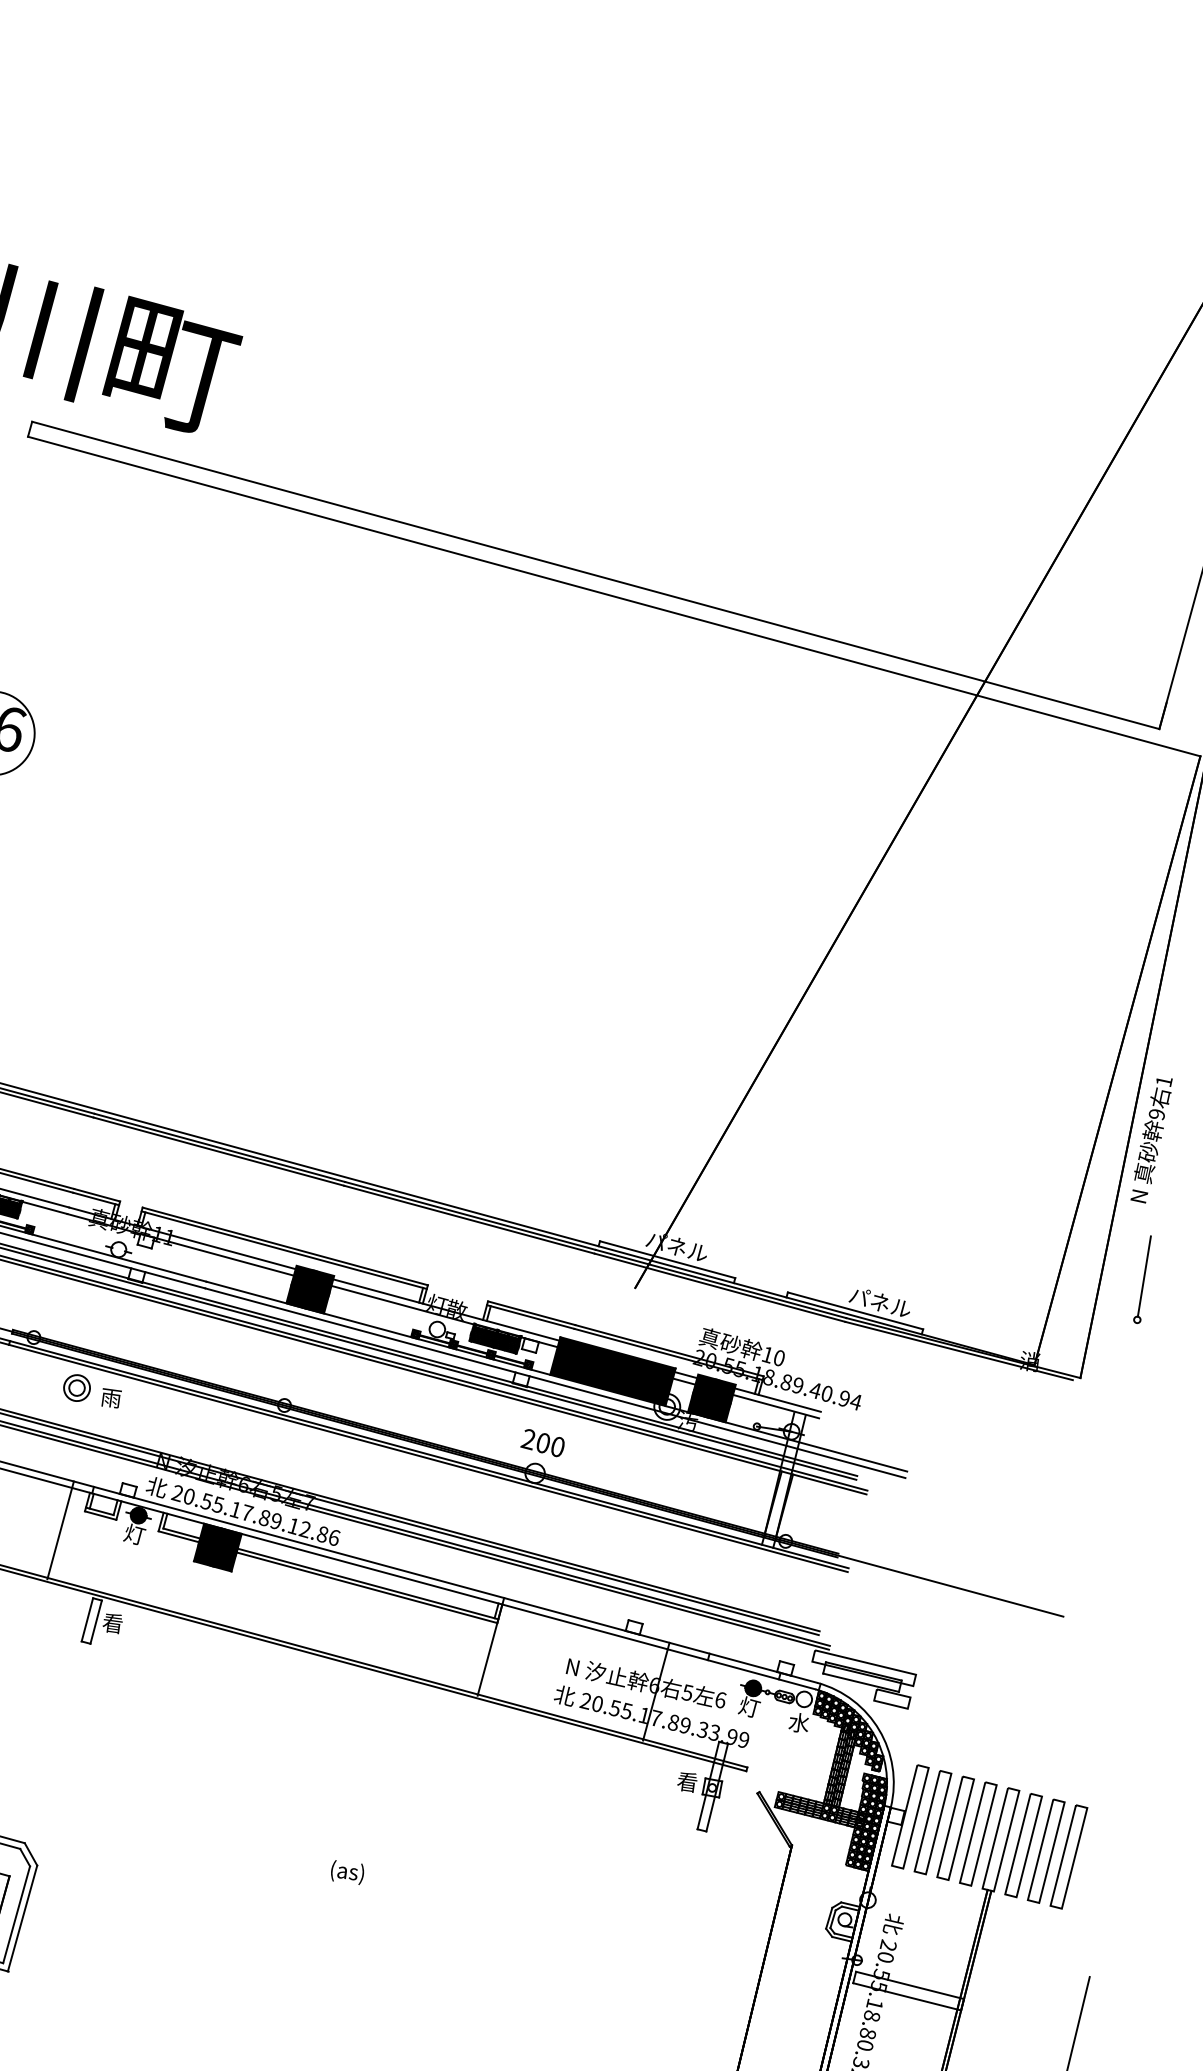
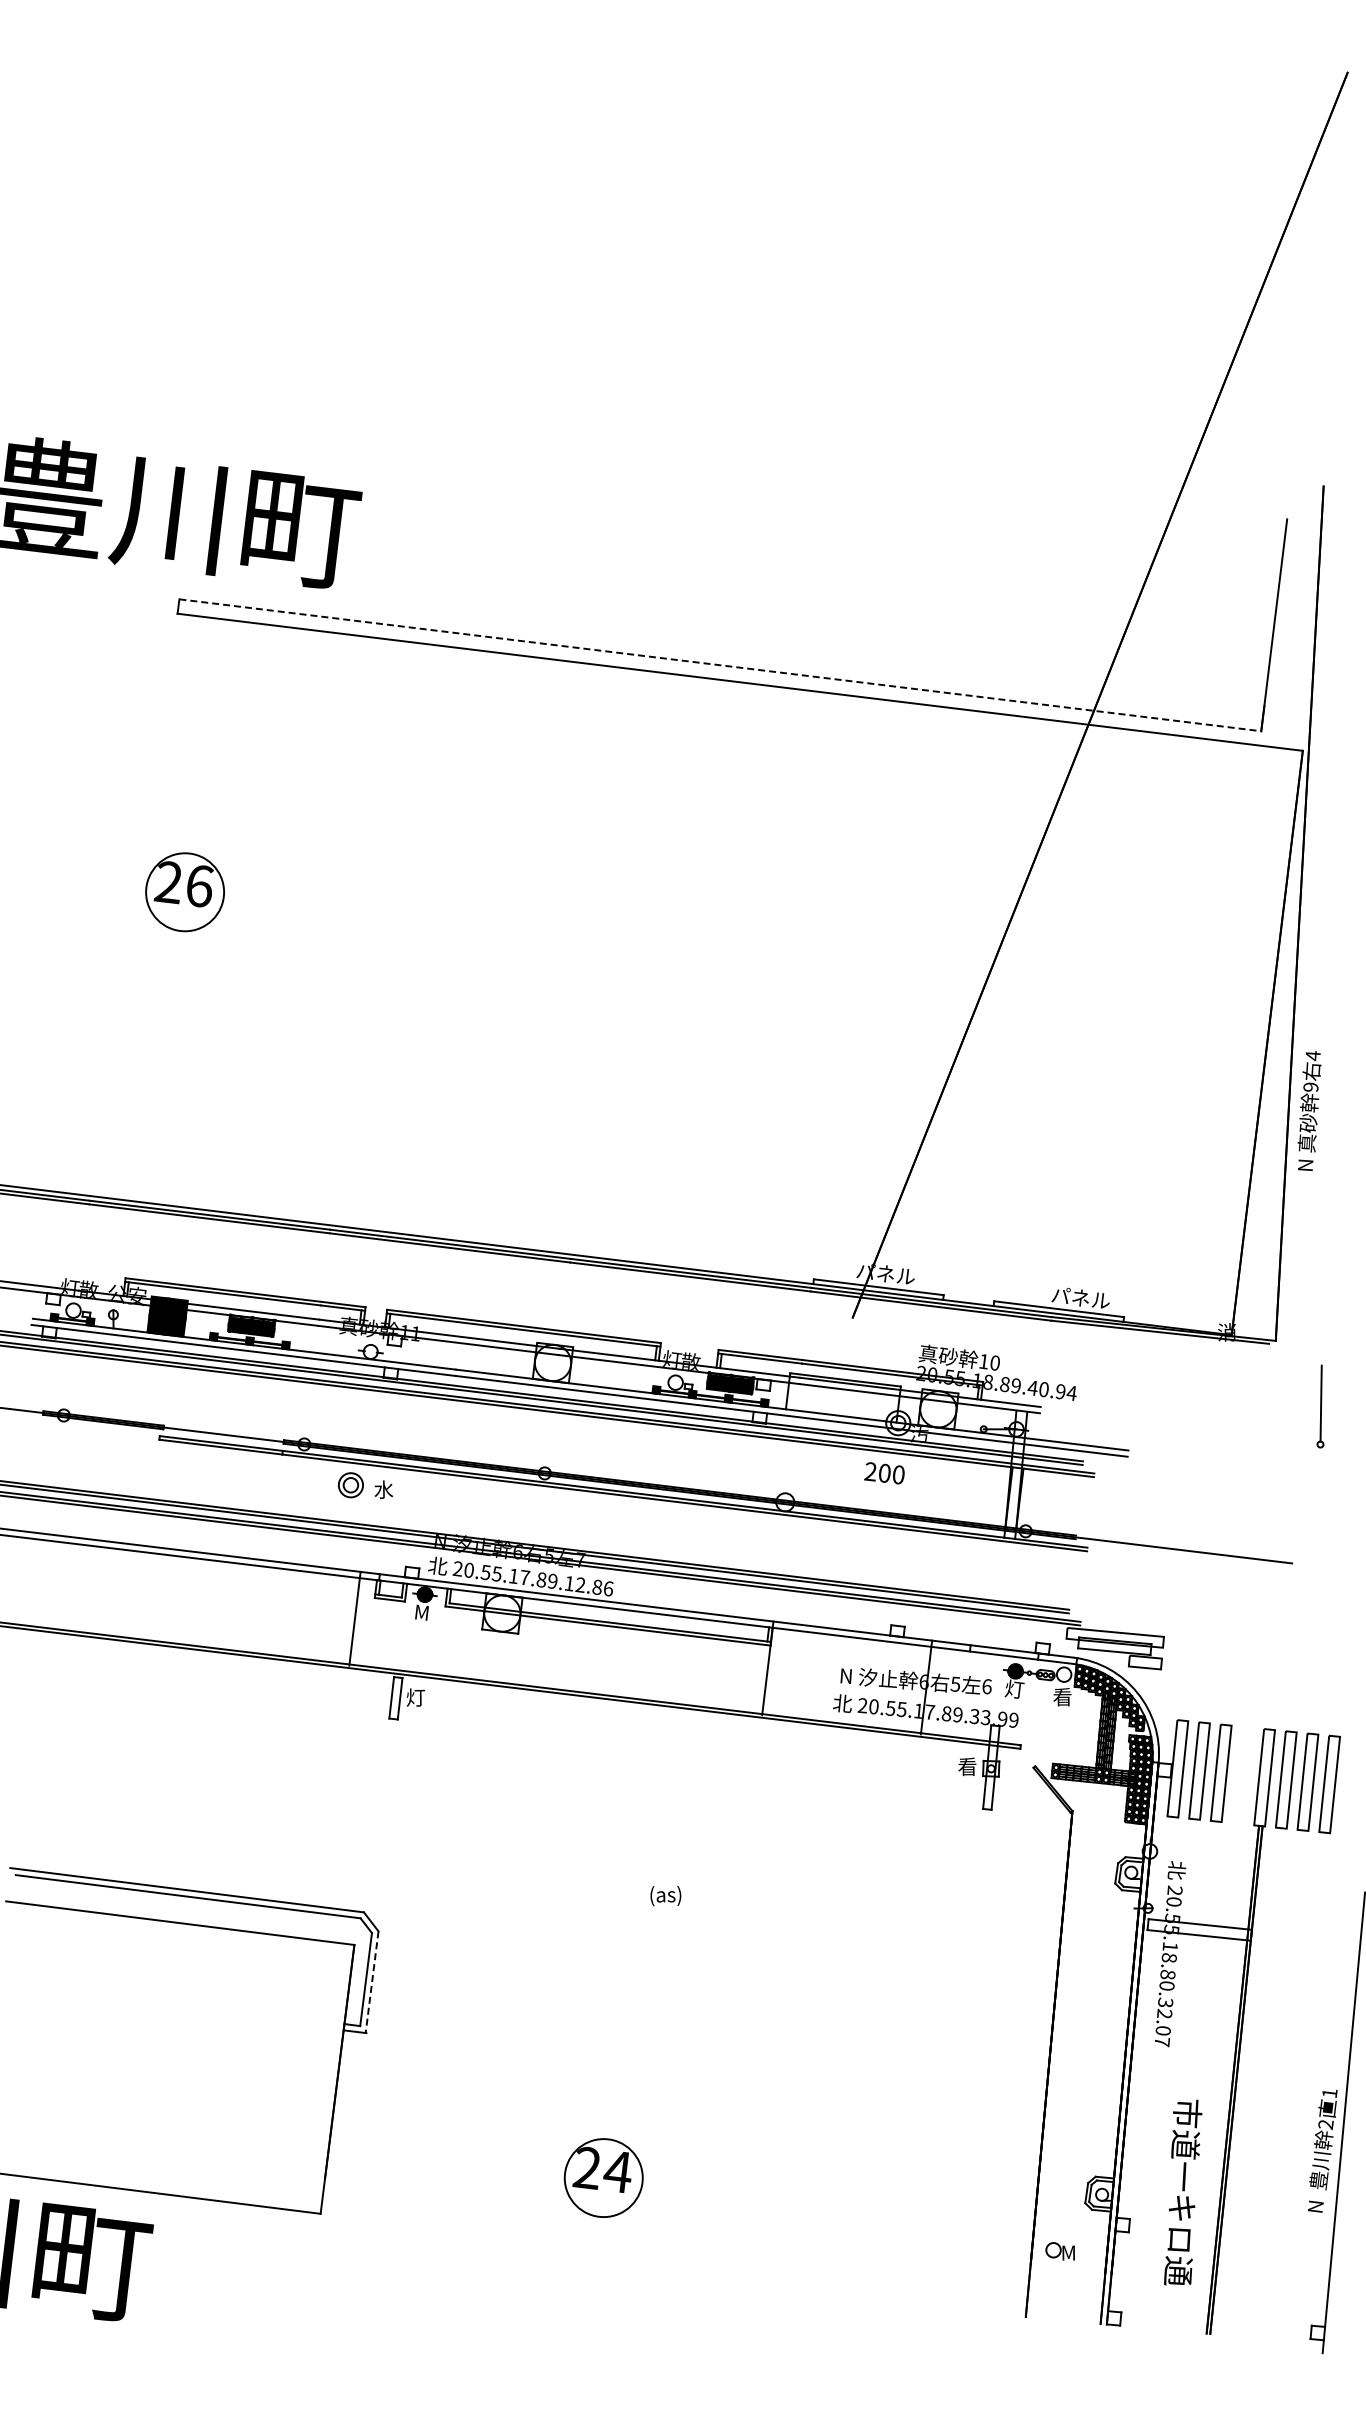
line: (595, 575) -> (720, 665), solid -> dashed
text: (1163, 1082) -> (1312, 1056), 1 -> 4
part: (1143, 1279) -> (1320, 1406), moved
fill: (309, 1289) -> (552, 1362), removed
fill: (612, 1371) -> (842, 1397), removed
text: (110, 1397) -> (383, 1489), 雨 -> 水
fill: (712, 1398) -> (938, 1409), removed
text: (543, 1443) -> (884, 1473), moved
text: (134, 1534) -> (423, 1612), 灯 -> M
fill: (217, 1547) -> (502, 1613), removed
text: (112, 1623) -> (415, 1697), 看 -> 灯
text: (799, 1722) -> (1062, 1696), 水 -> 看
part: (977, 1833) -> (1242, 1775), removed
line: (22, 1918) -> (372, 1982), solid -> dashed

